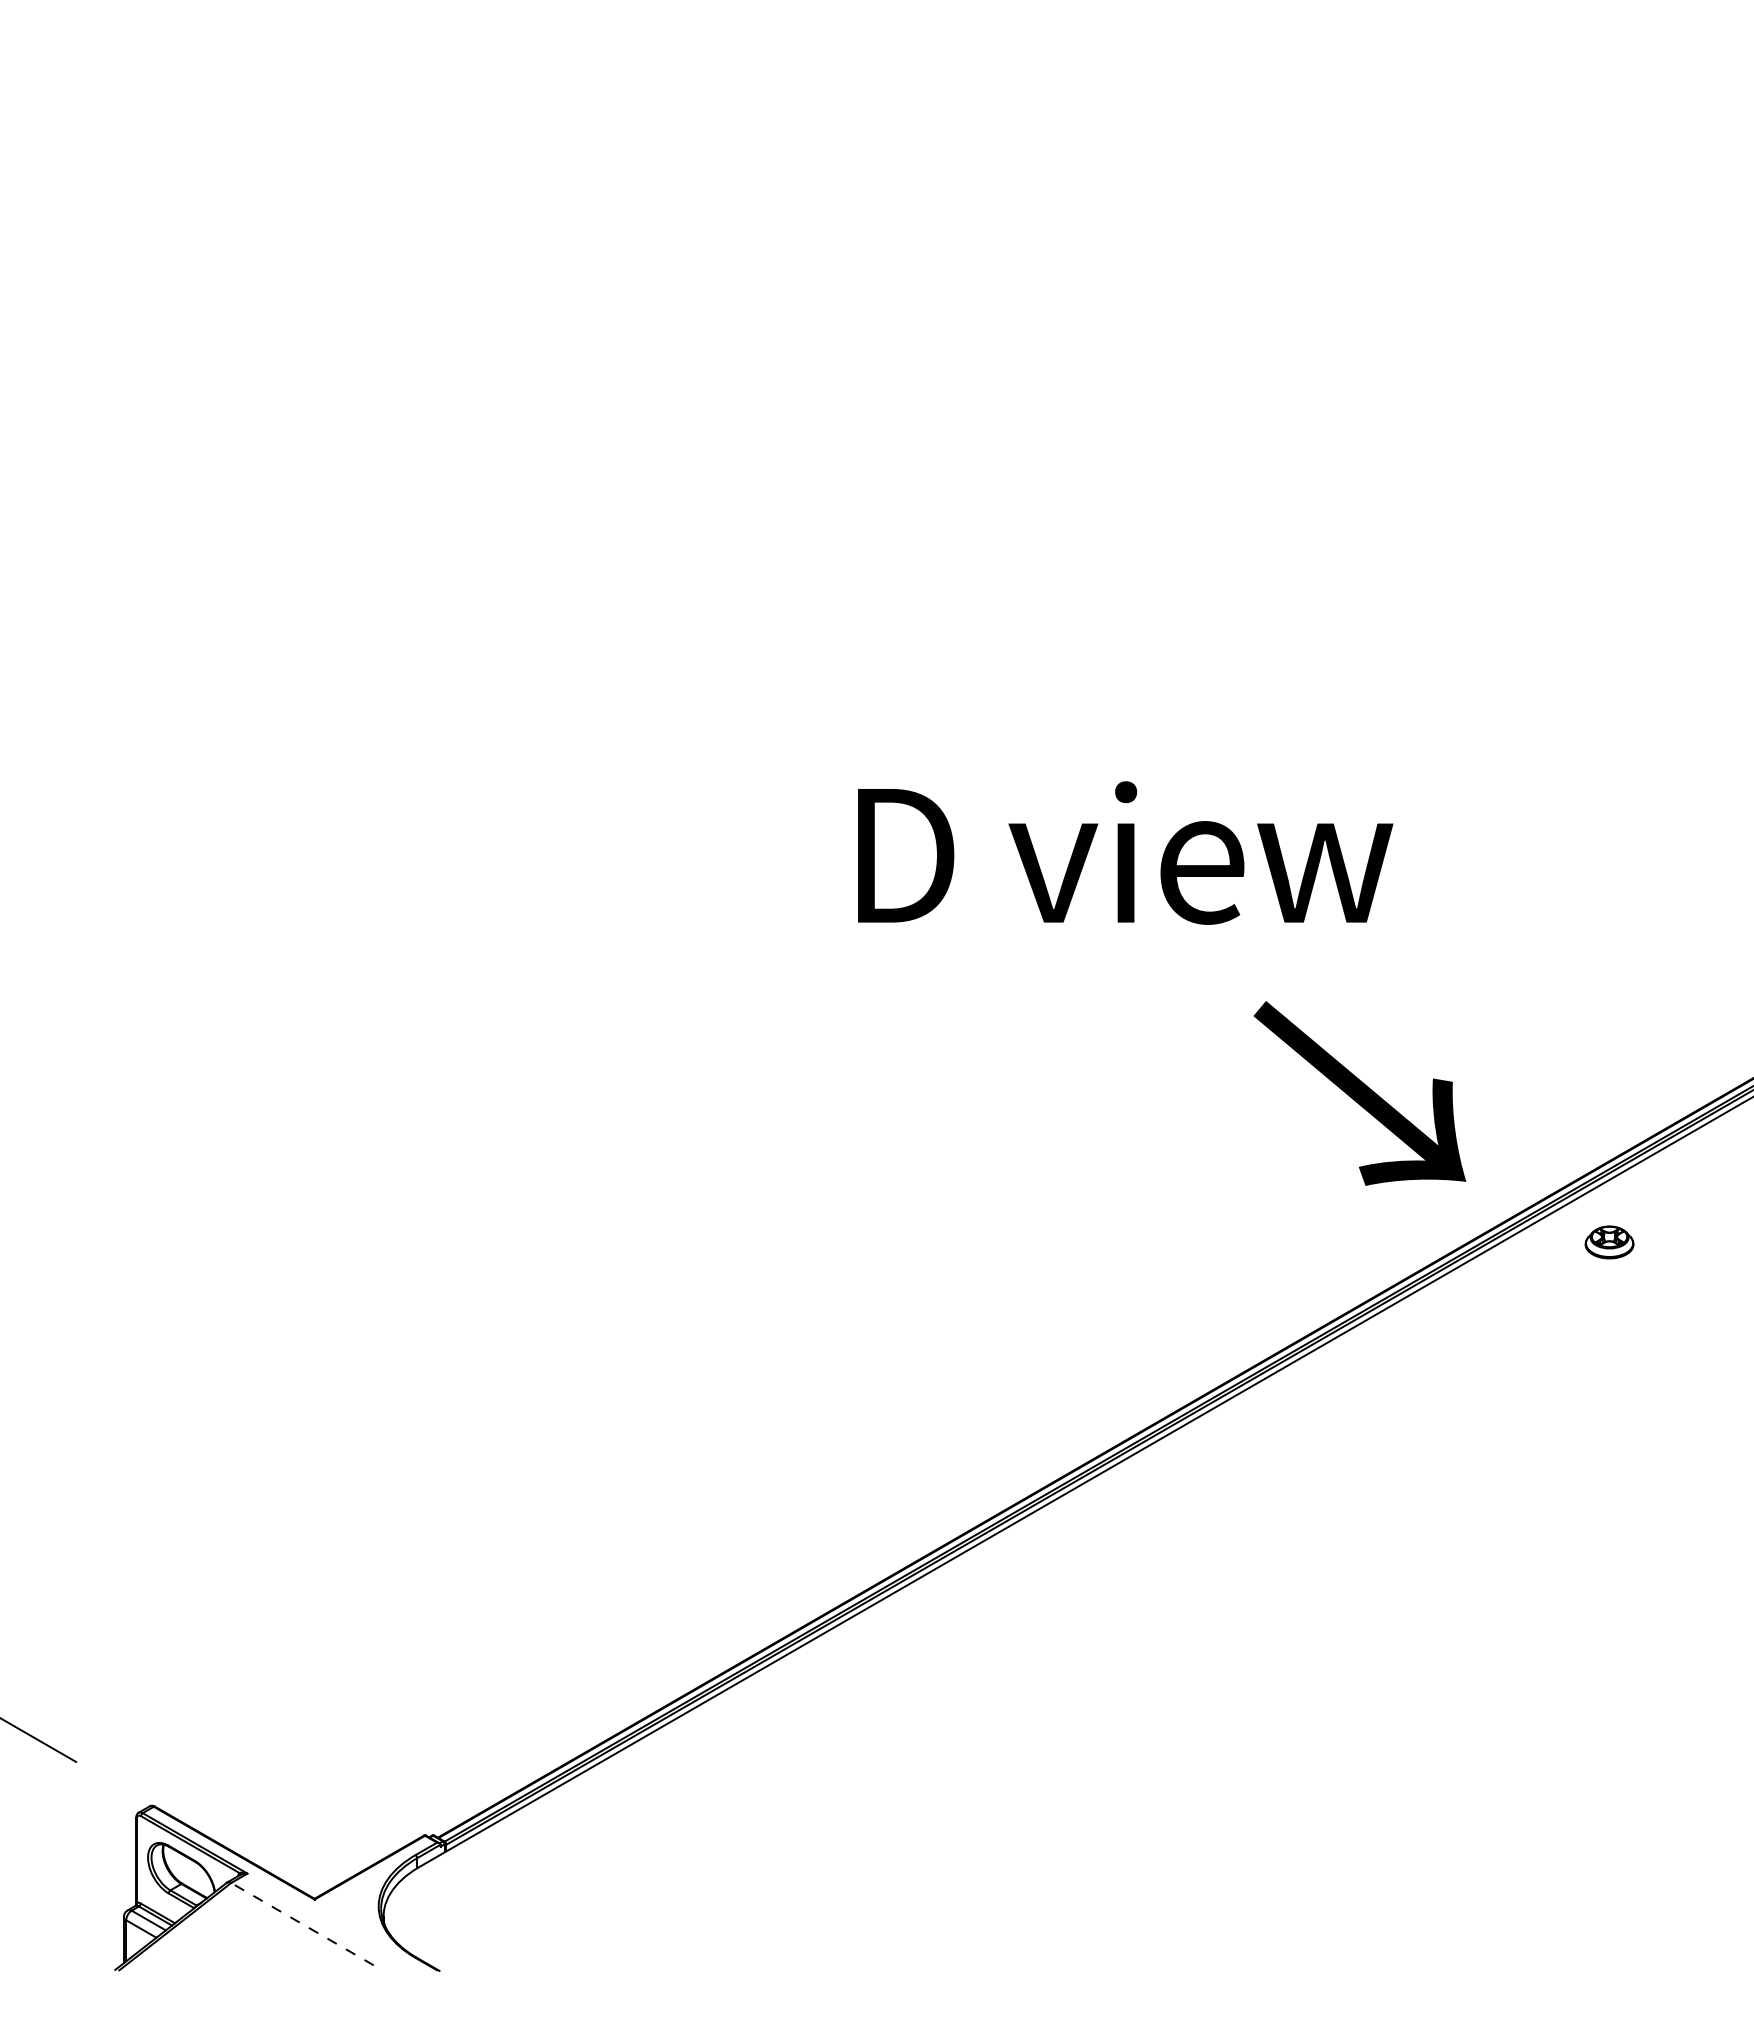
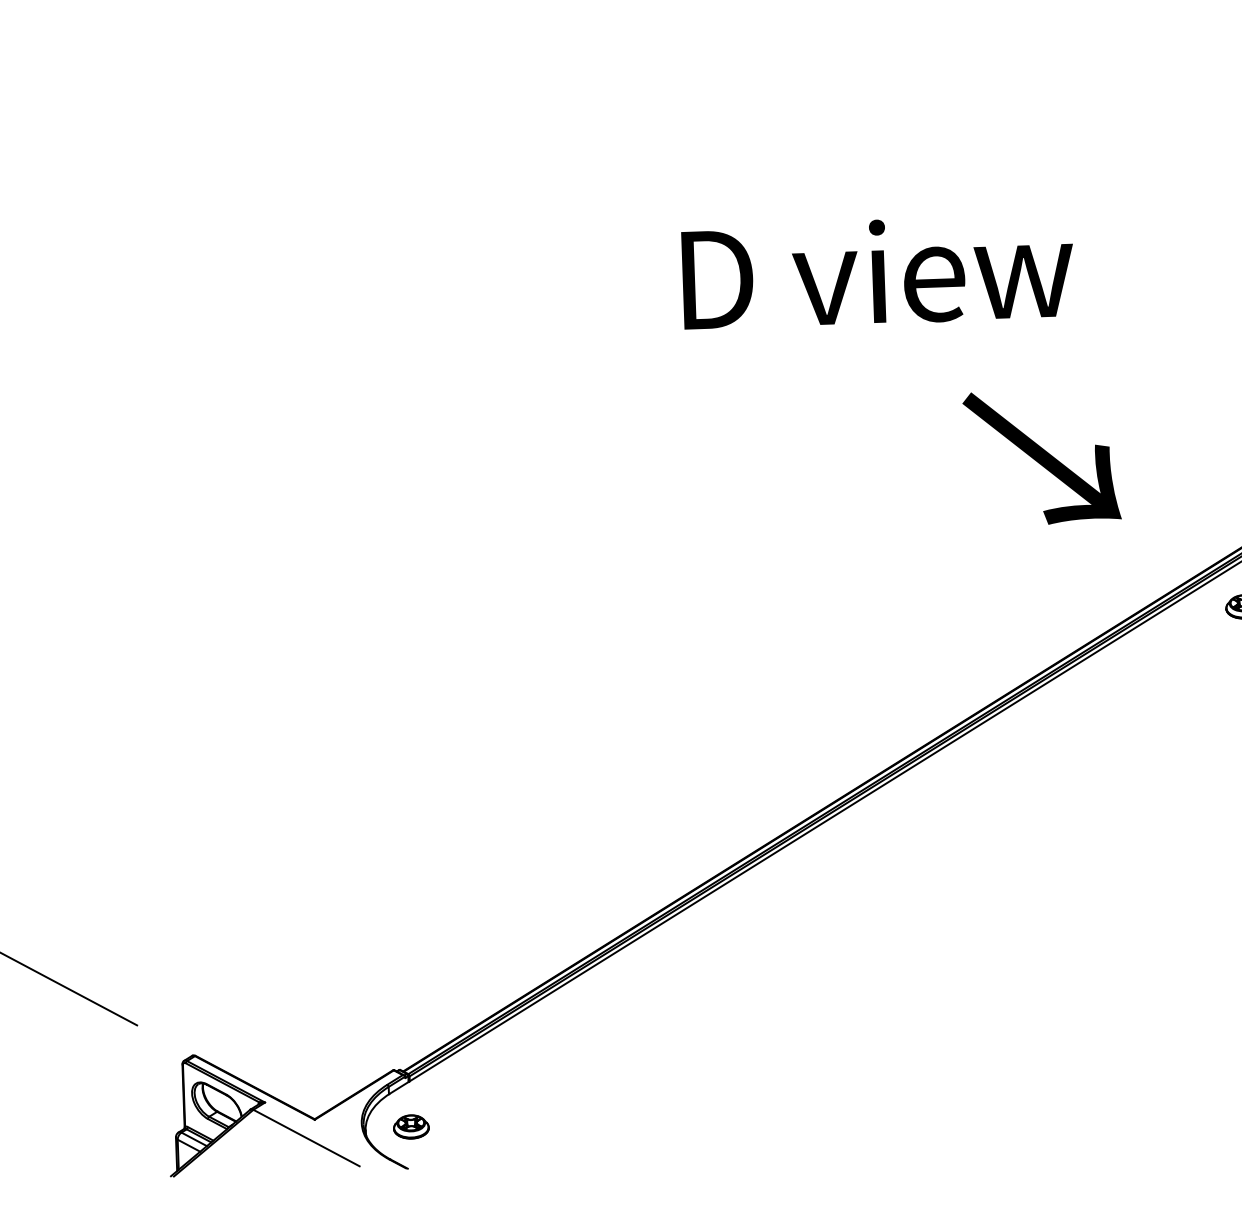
text: (1125, 852) -> (878, 271), moved
text: (1359, 1093) -> (1041, 457), moved
part: (446, 1913) -> (411, 1126), added
line: (302, 1923) -> (306, 1137), dashed -> solid

